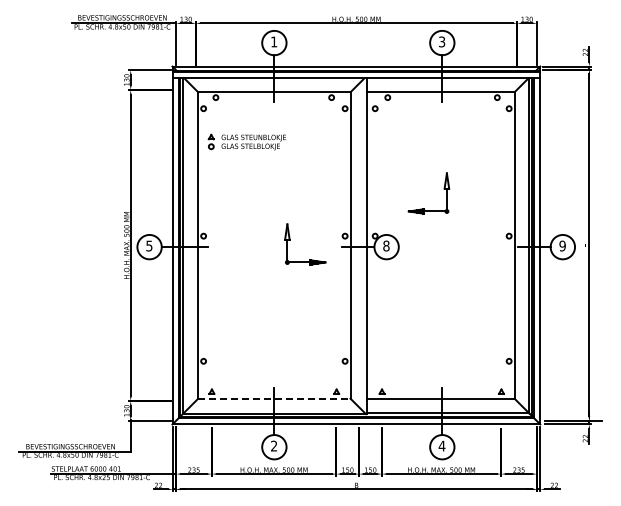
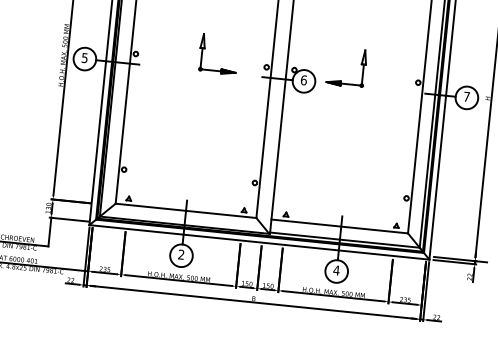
part: (443, 189) -> (360, 65), moved
part: (290, 240) -> (205, 49), moved
text: (386, 245) -> (304, 79), 8 -> 6
text: (562, 245) -> (466, 96), 9 -> 7
line: (274, 398) -> (186, 210), dashed -> solid

